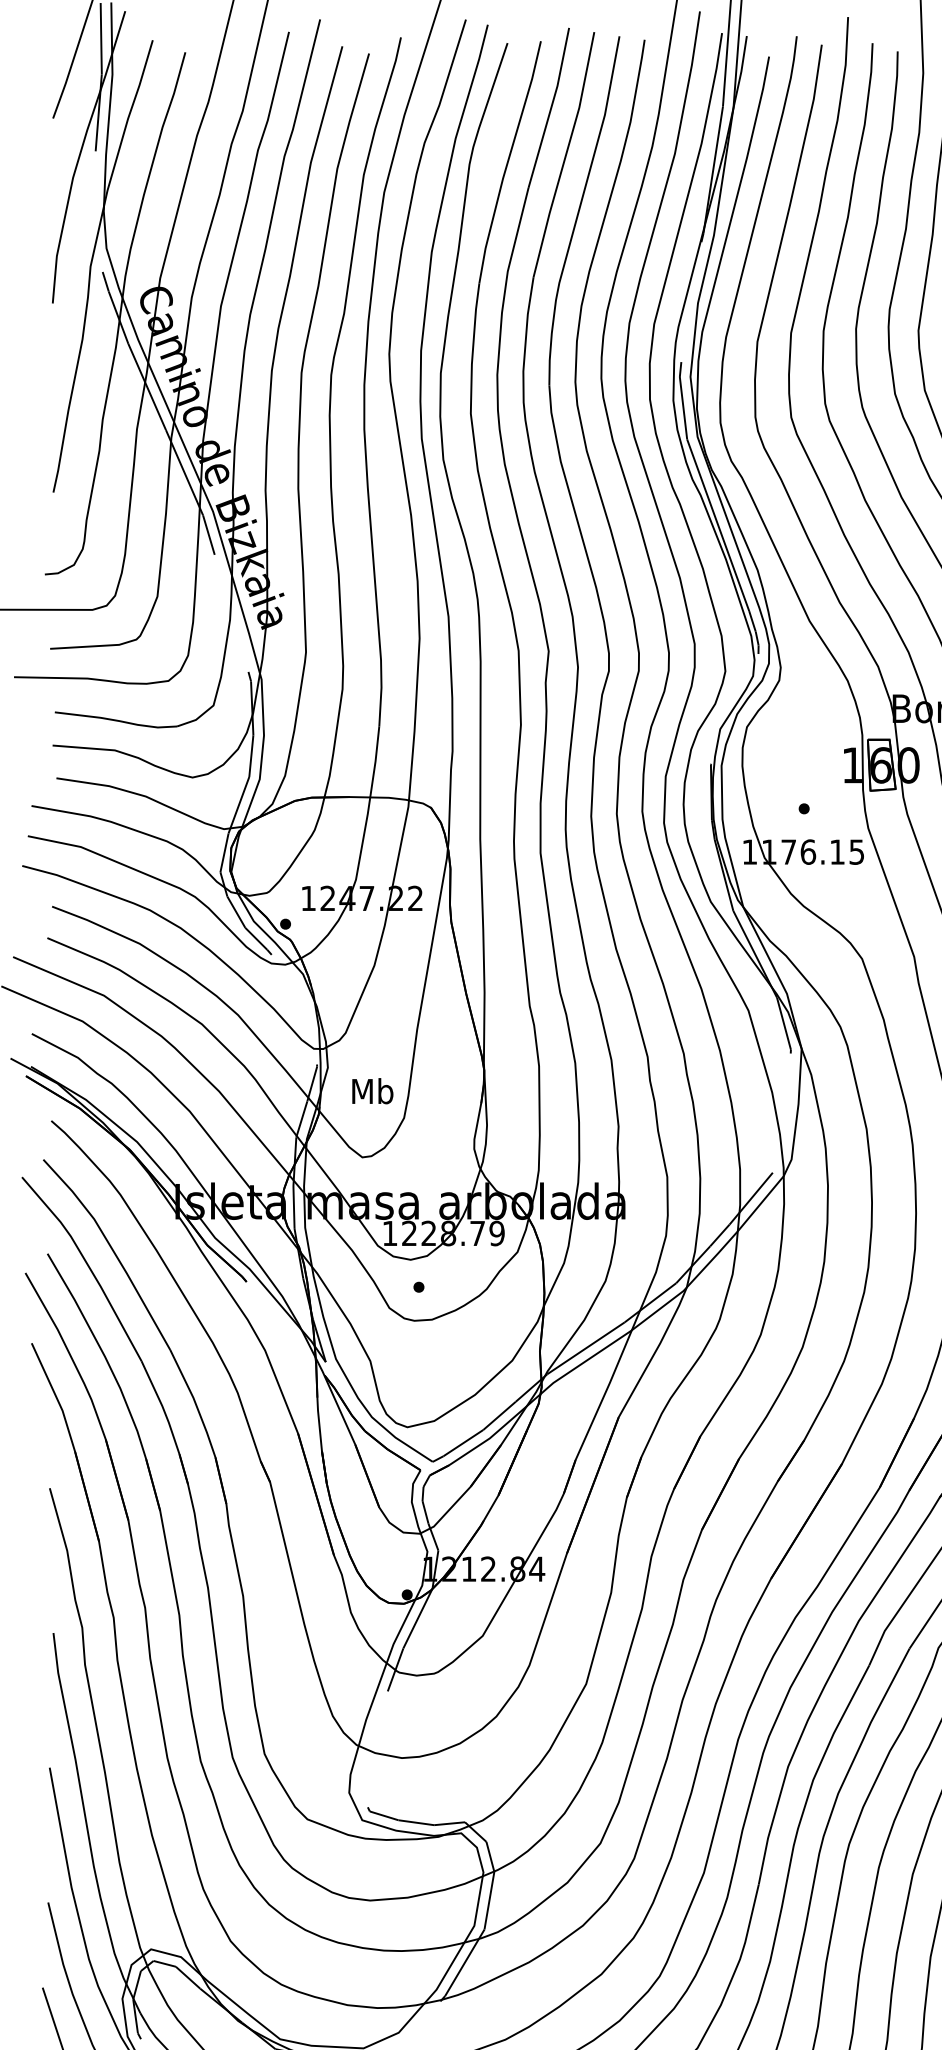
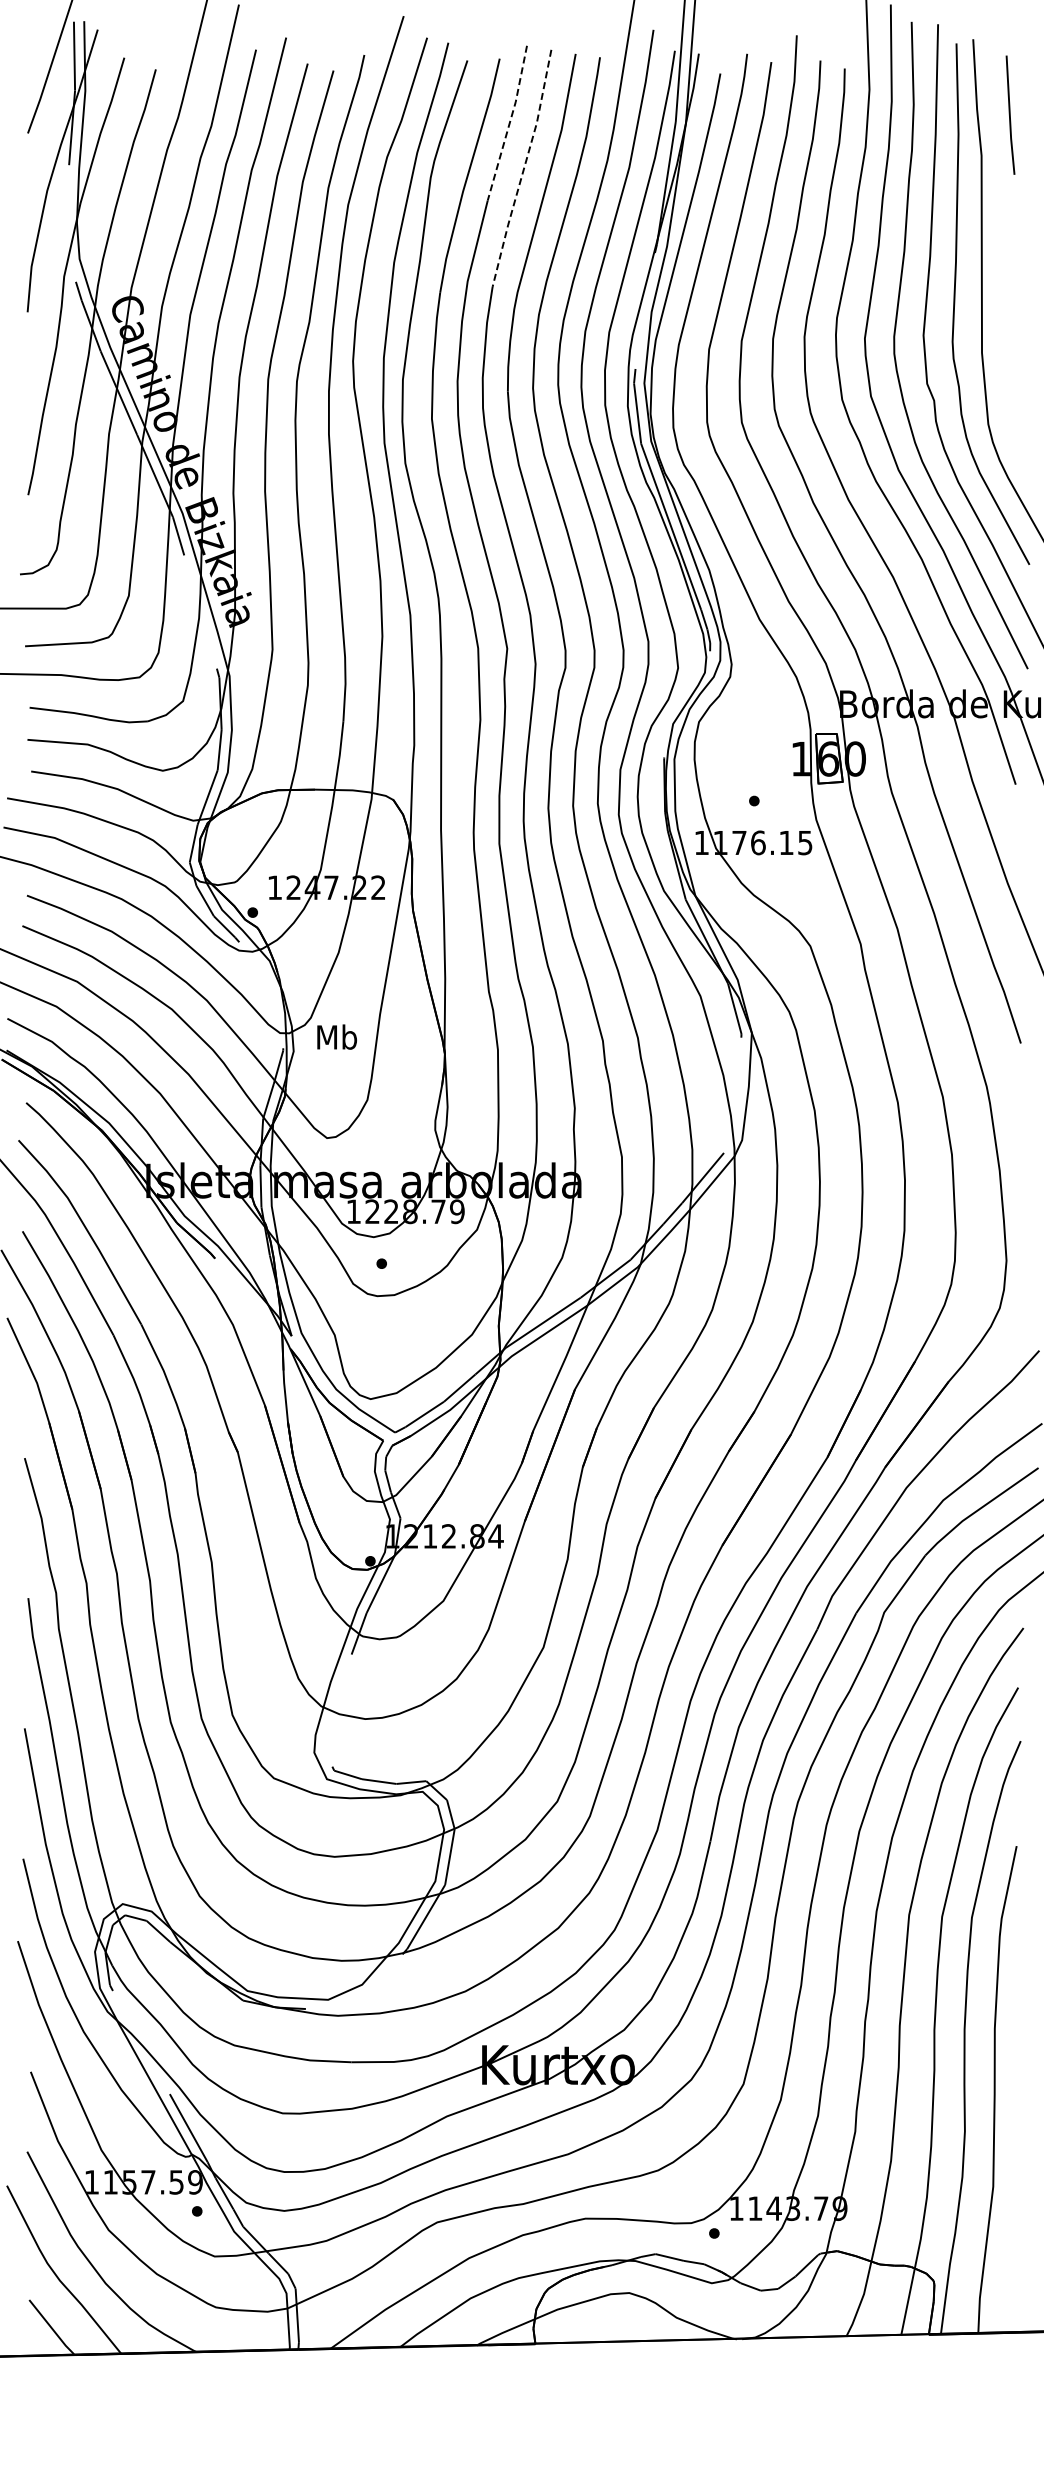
line: (551, 108) -> (509, 123), solid -> dashed
line: (565, 155) -> (523, 169), solid -> dashed
text: (372, 1090) -> (336, 1036), moved

